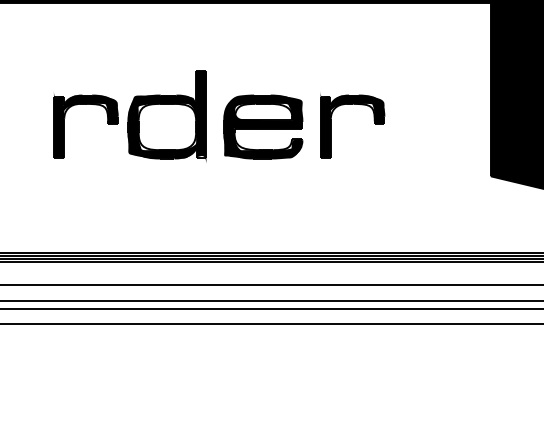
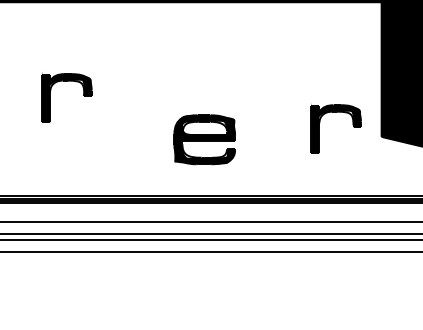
part: (352, 104) -> (336, 112), moved
part: (166, 116) -> (129, 90), removed
part: (263, 126) -> (204, 139), moved

